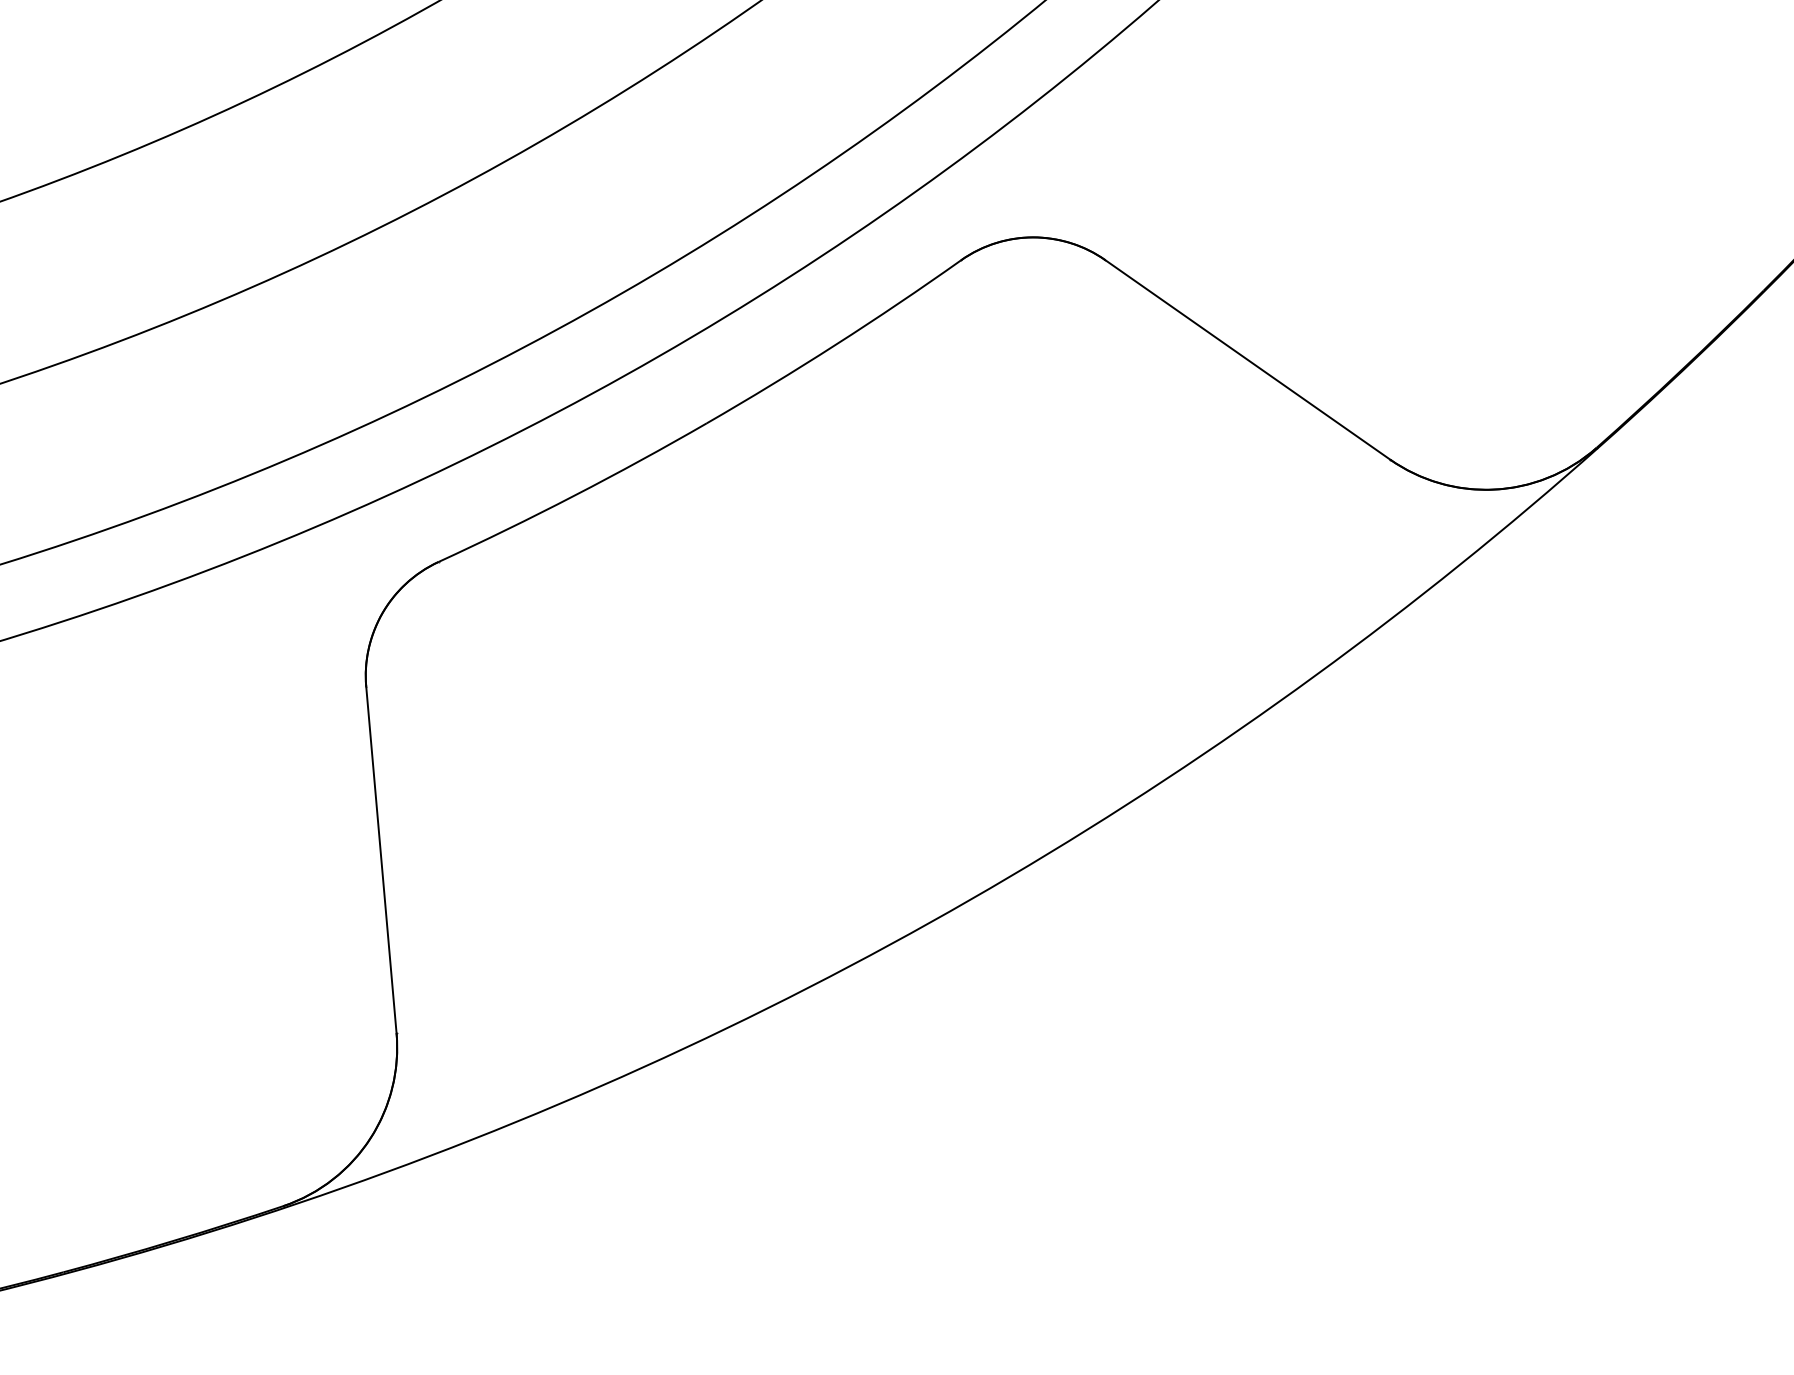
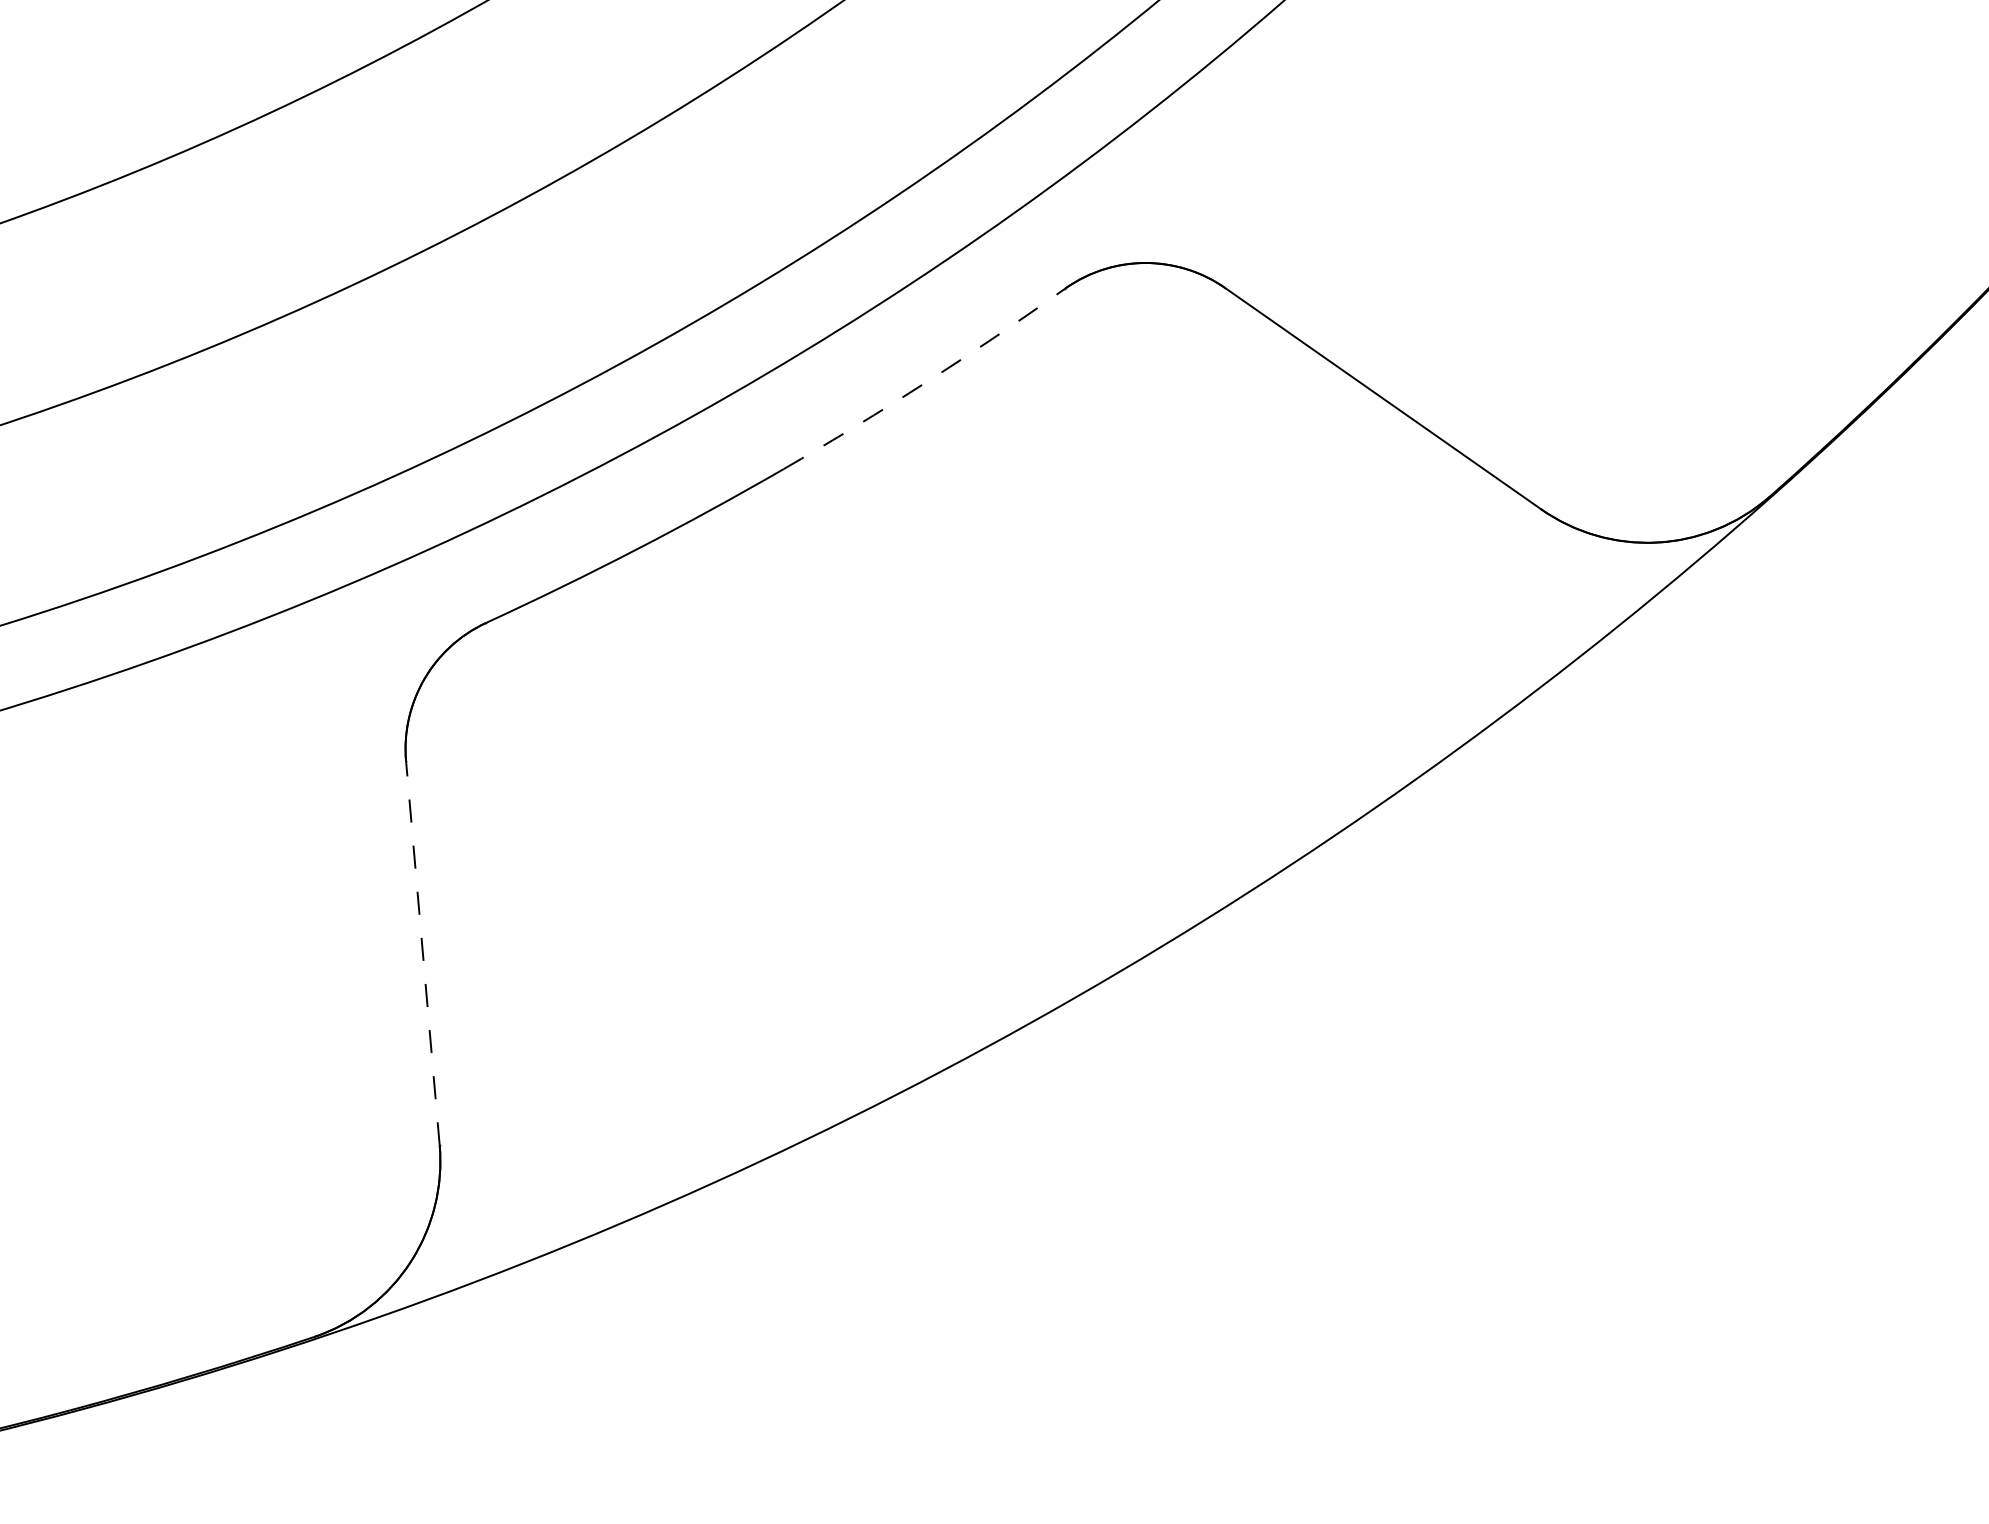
arc: (835, 345) -> (926, 382), solid -> dashed
line: (381, 860) -> (422, 953), solid -> dashed

